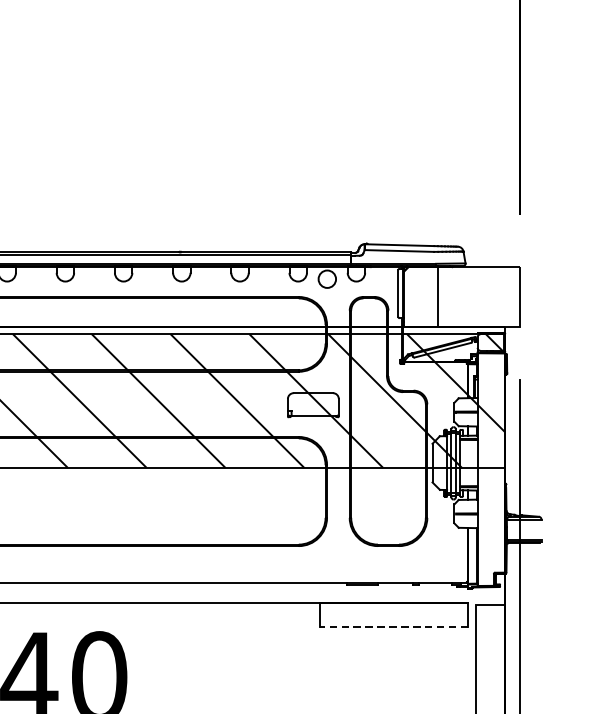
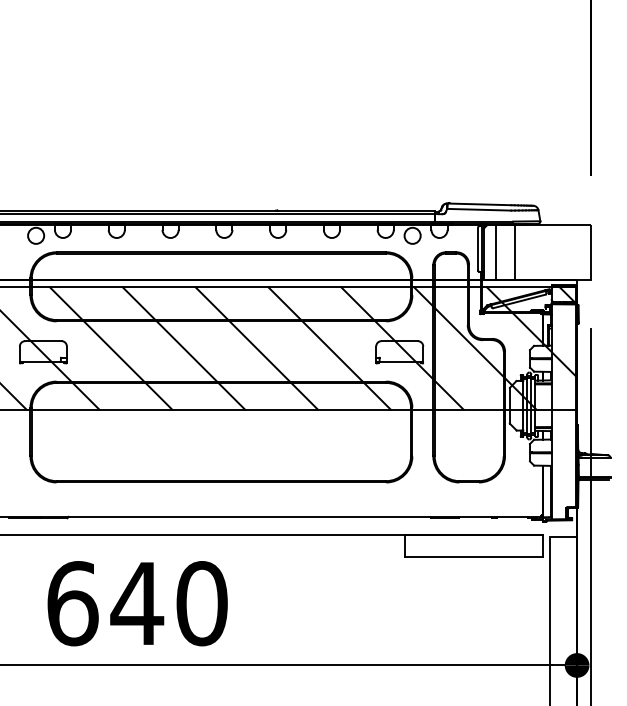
line: (418, 296) -> (496, 251), added
line: (394, 627) -> (474, 557), dashed -> solid

